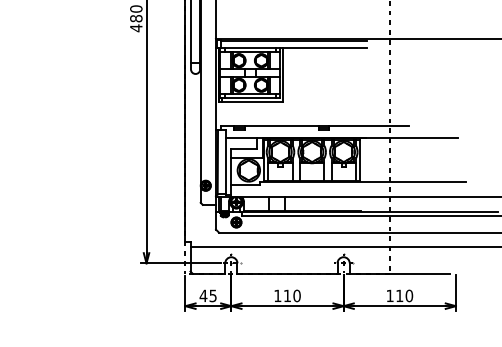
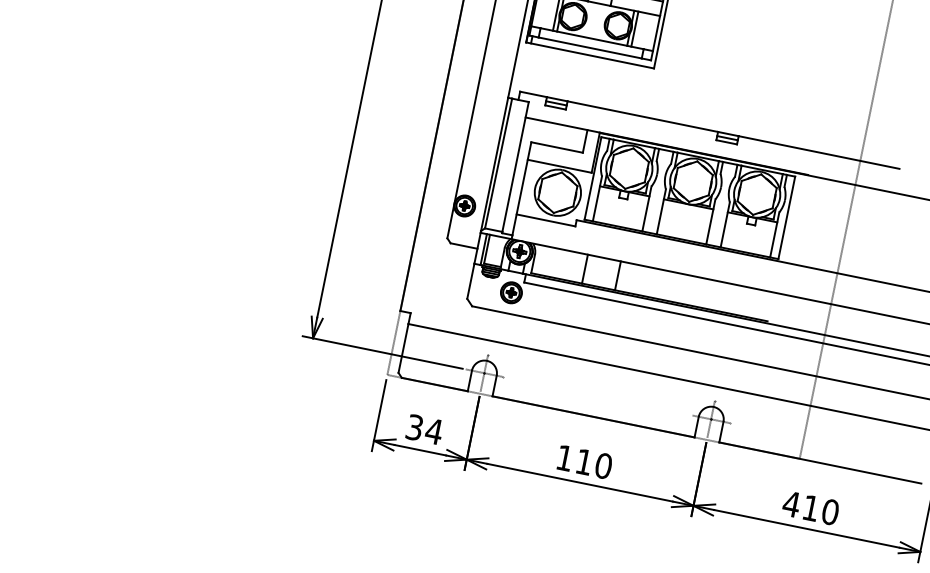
text: (208, 295) -> (424, 428), 45 -> 34
text: (390, 295) -> (792, 503), 110 -> 410

